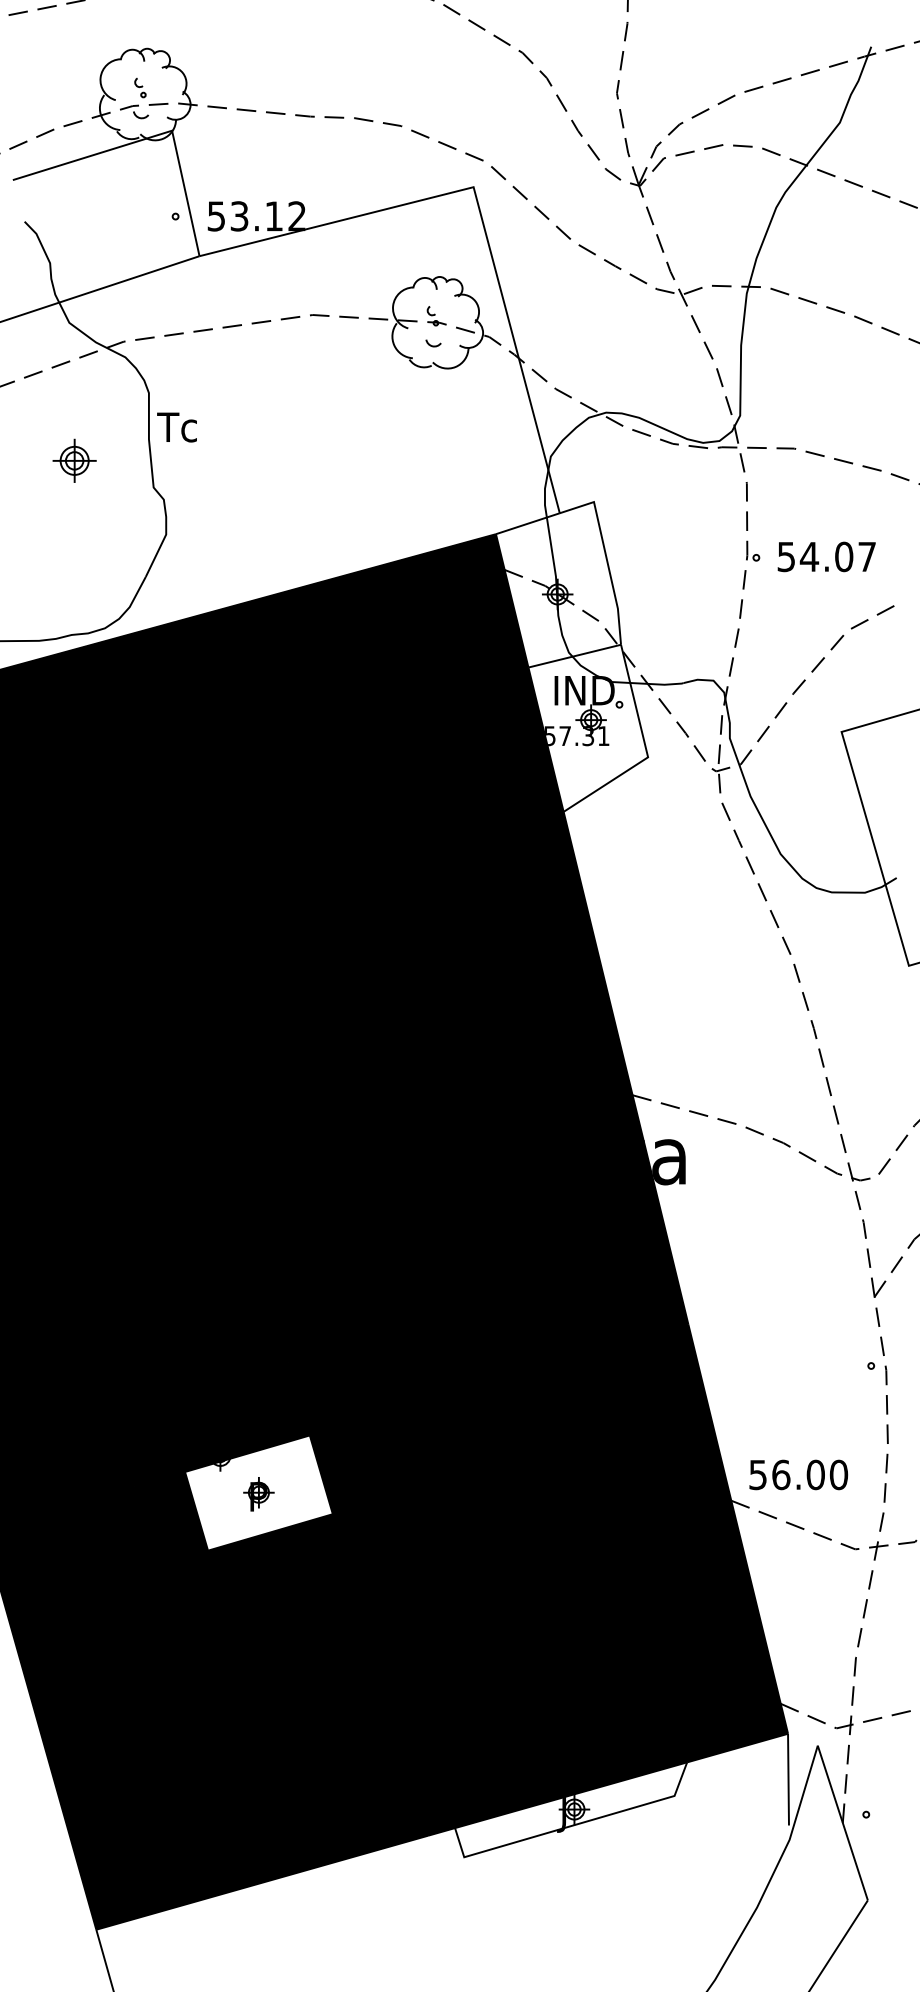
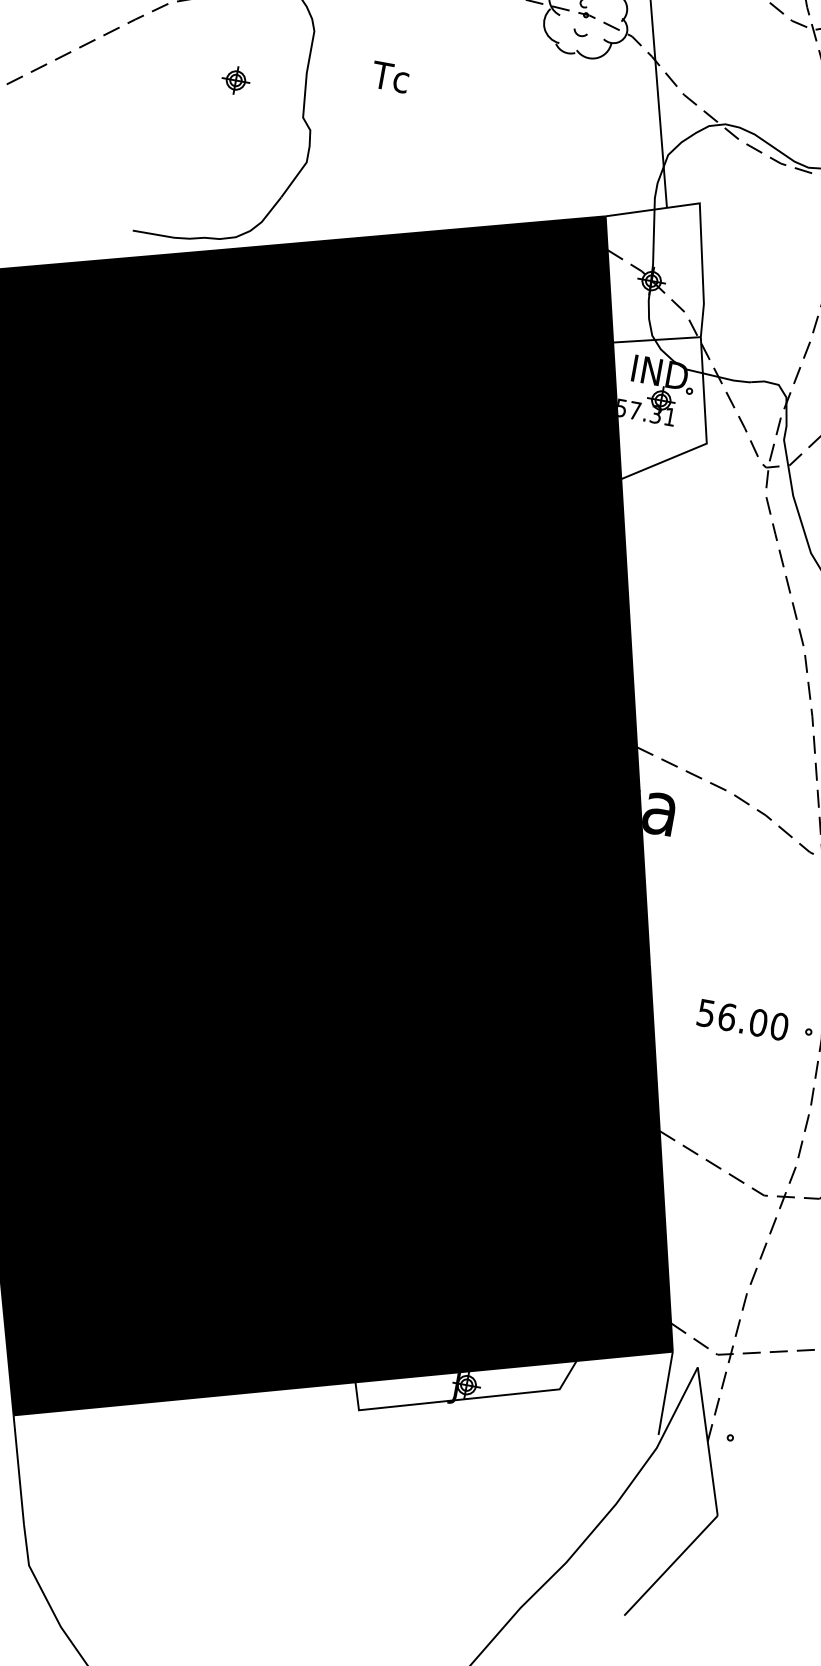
text: (176, 427) -> (389, 77), moved
part: (74, 460) -> (235, 80), size x0.71
text: (798, 1474) -> (742, 1019), moved
fill: (258, 1492) -> (232, 1045), added

